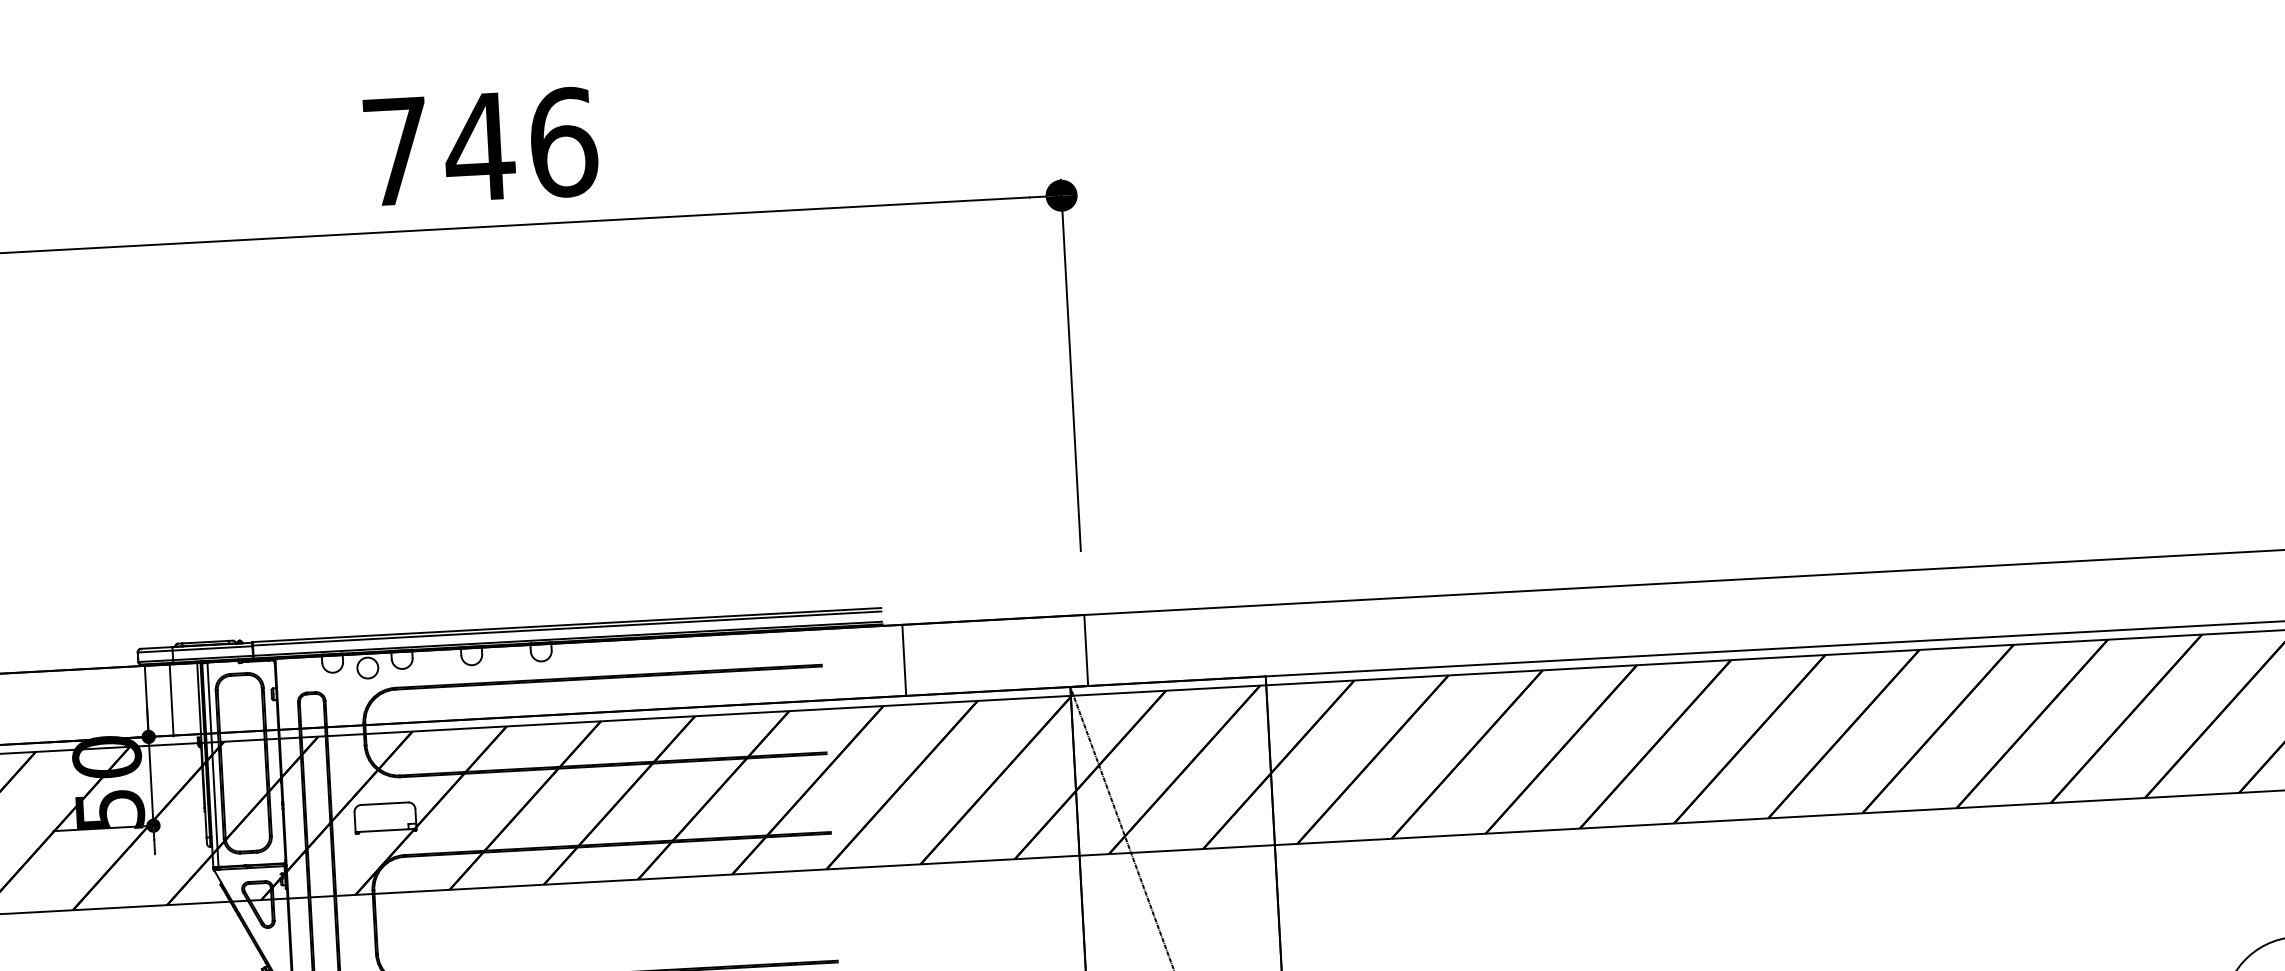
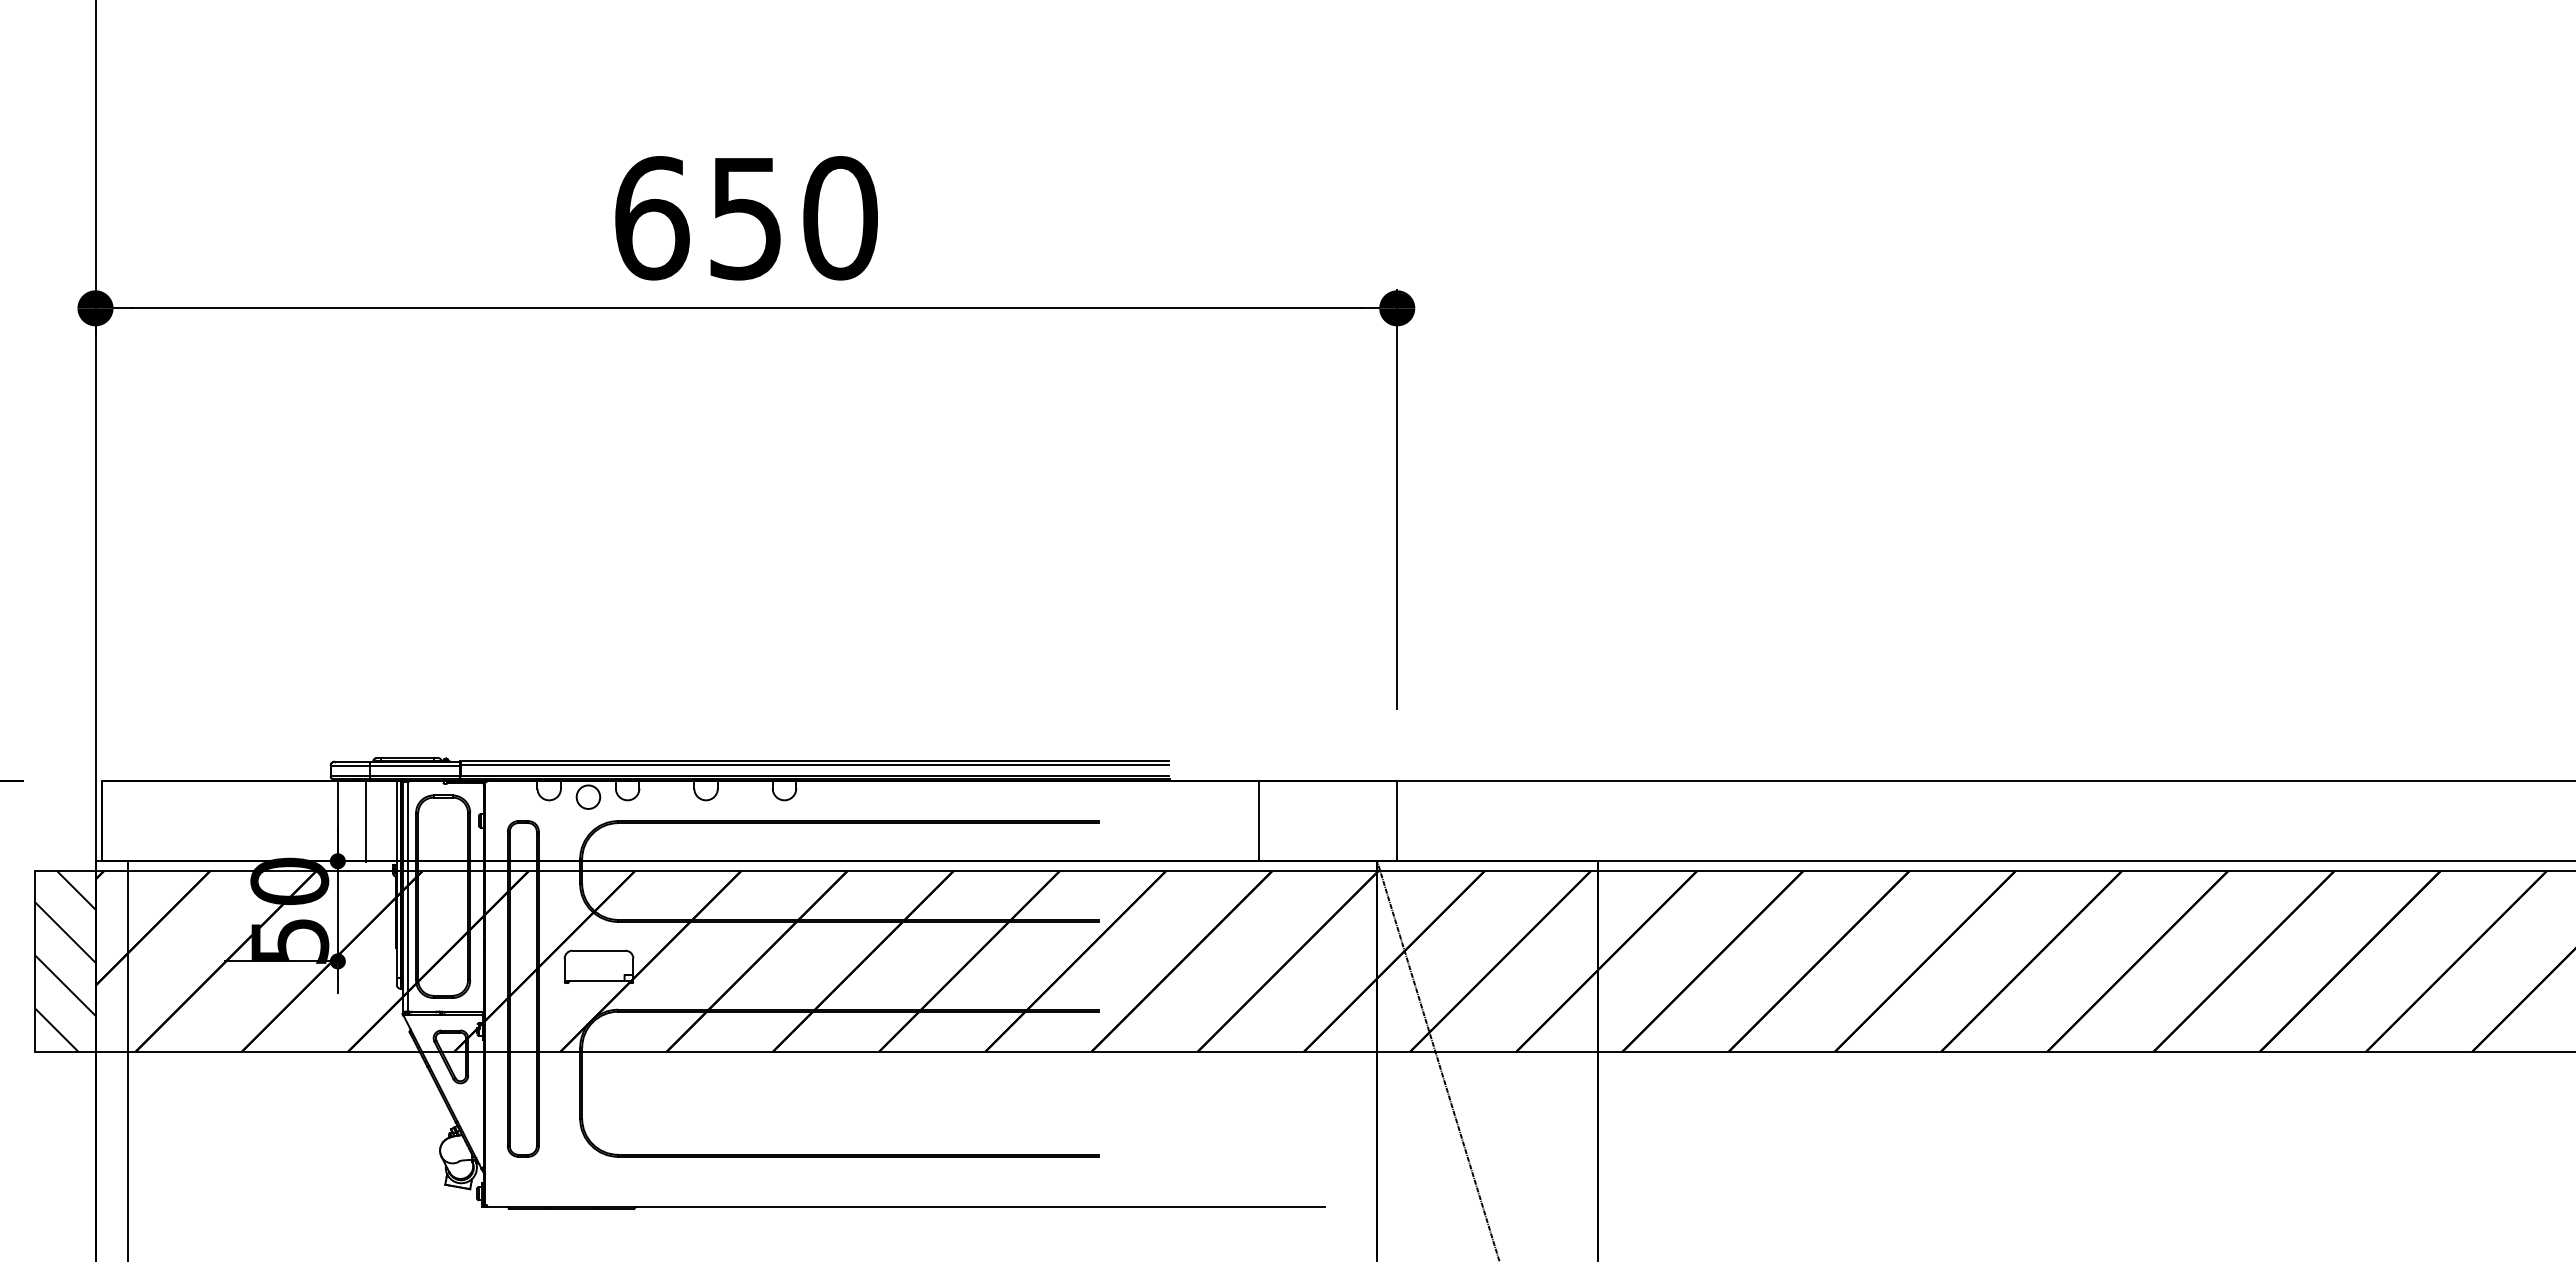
text: (480, 147) -> (746, 218), 746 -> 650
line: (904, 660) -> (1259, 821), moved

